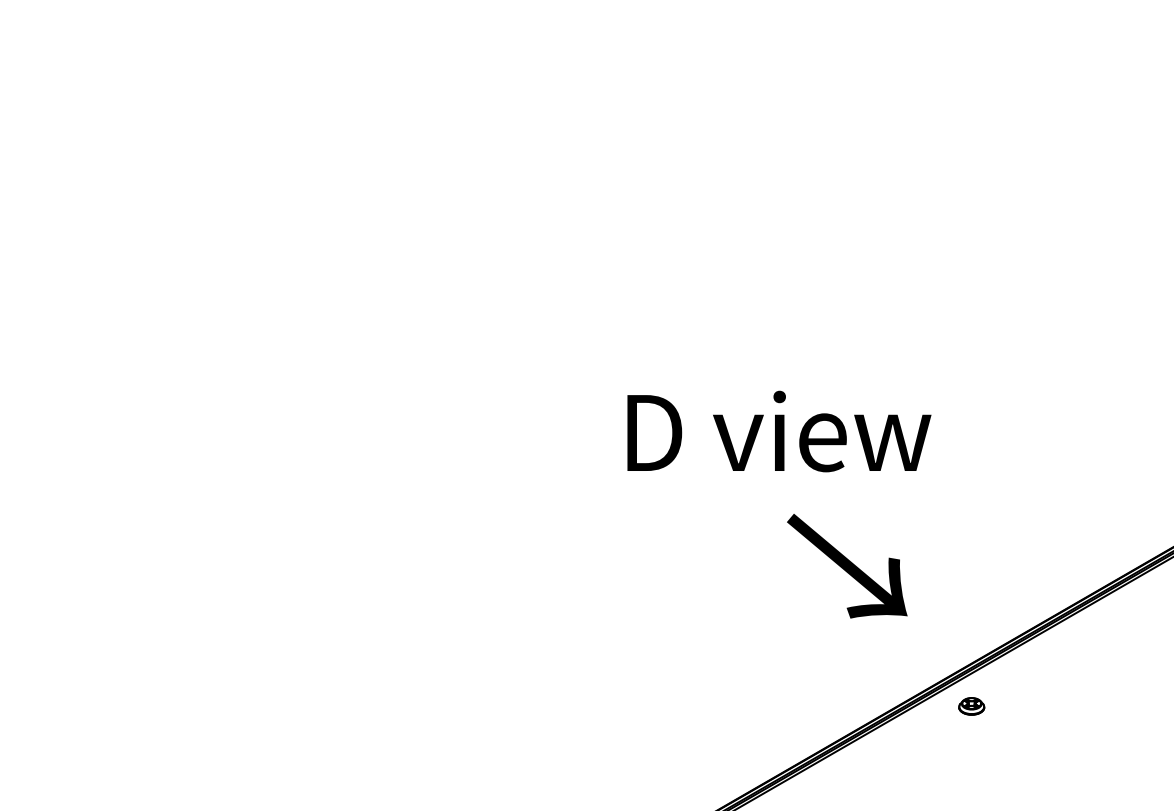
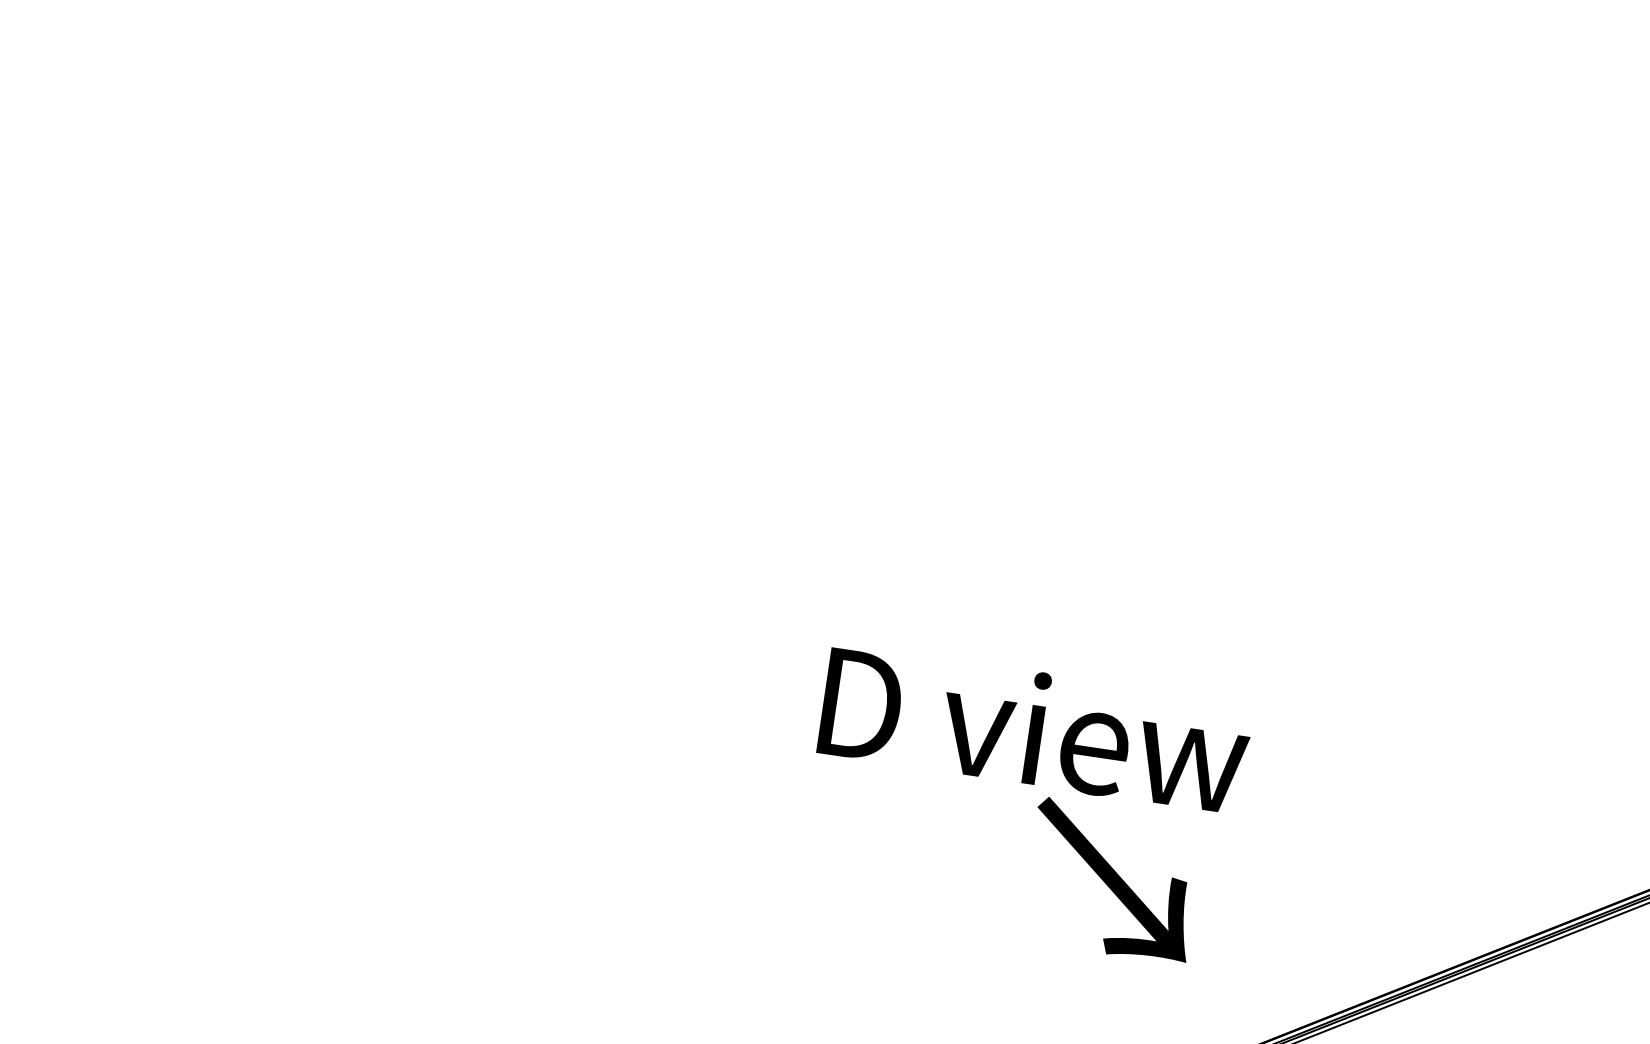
text: (779, 431) -> (1035, 729), moved

